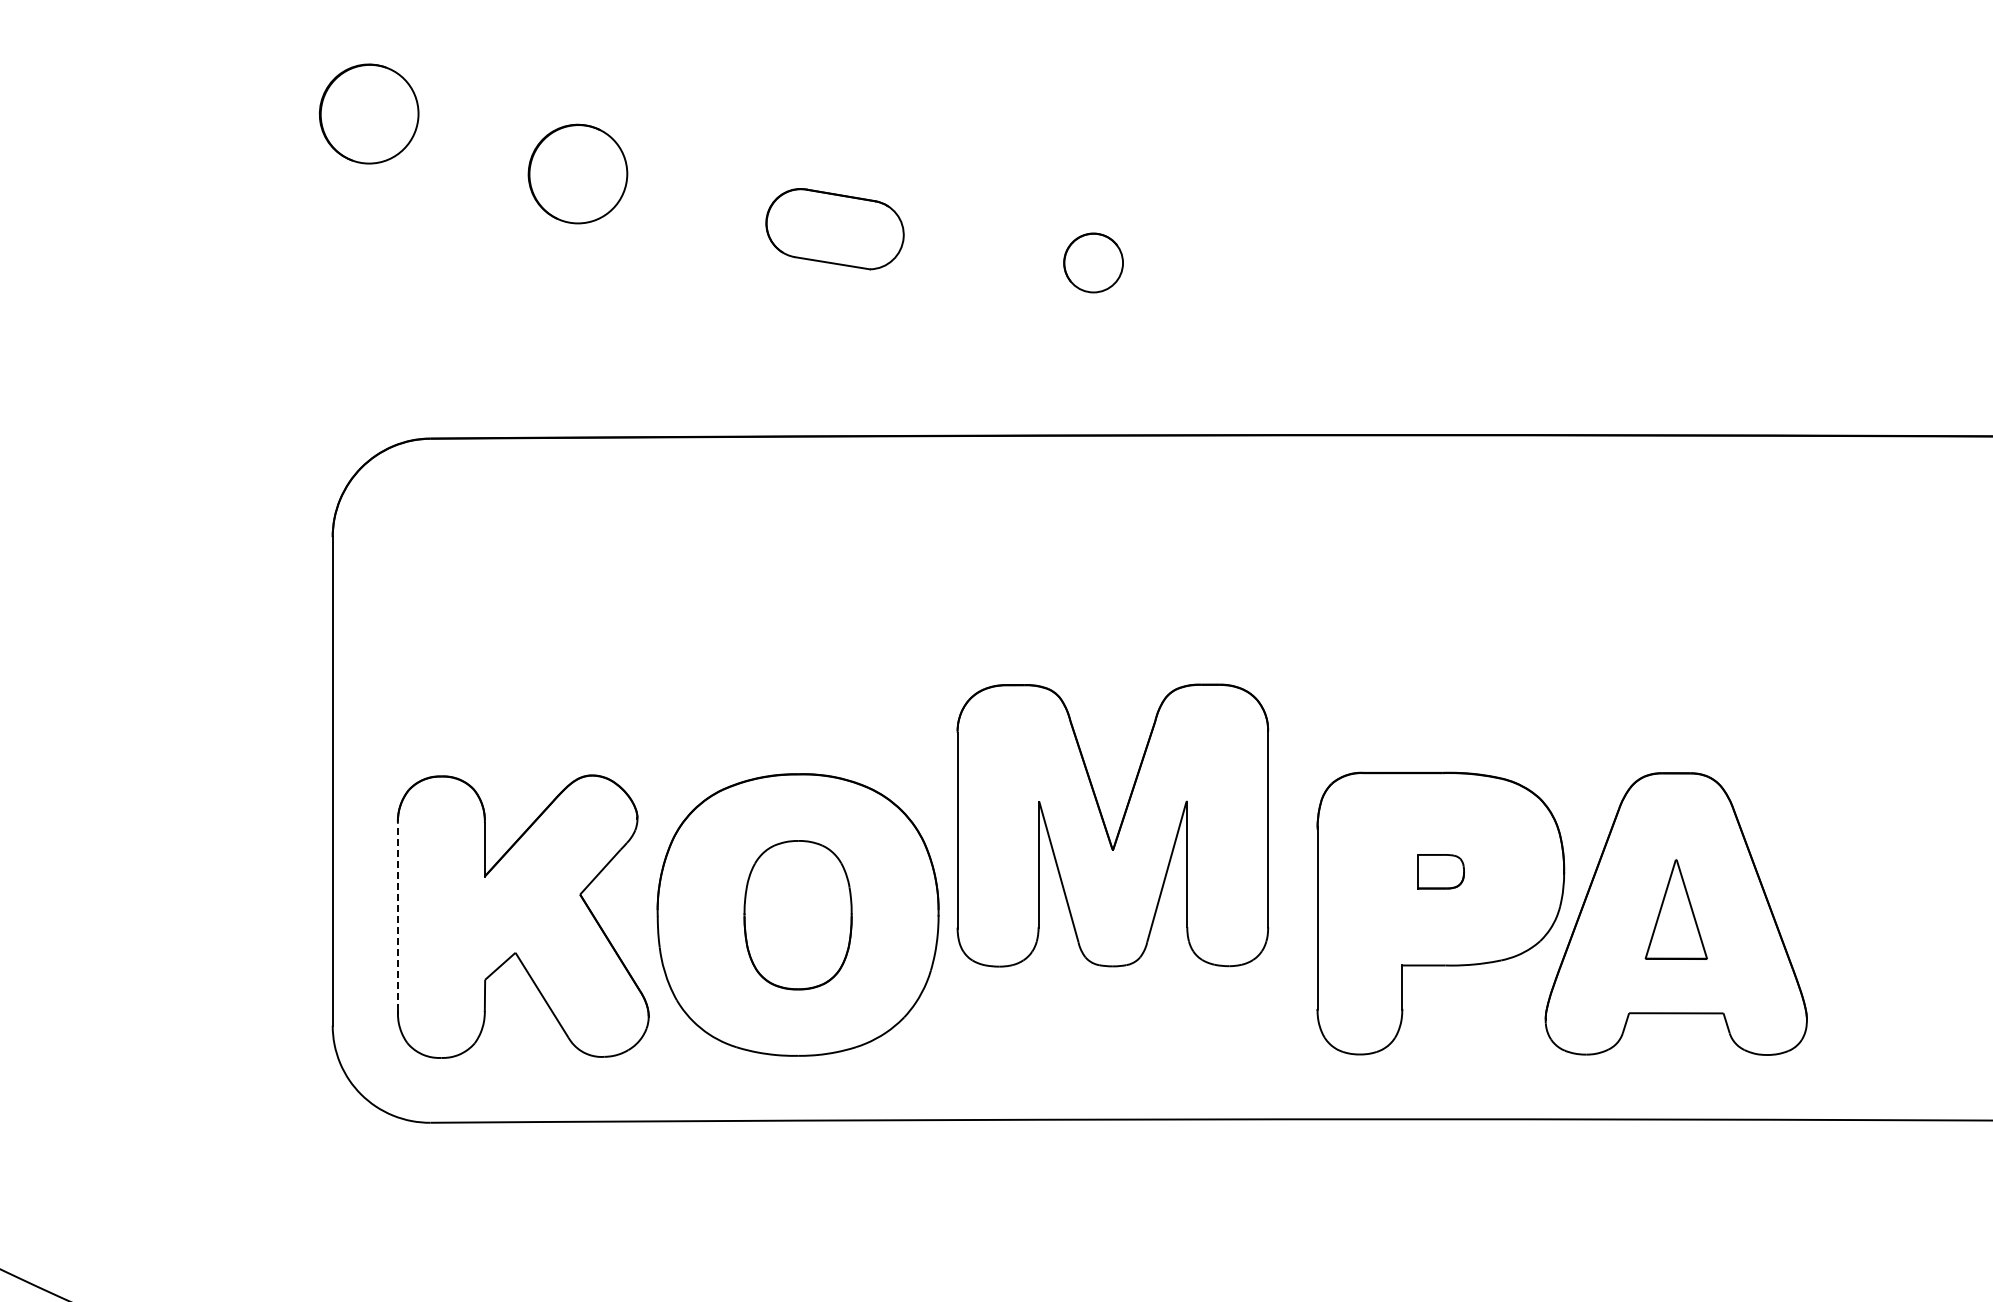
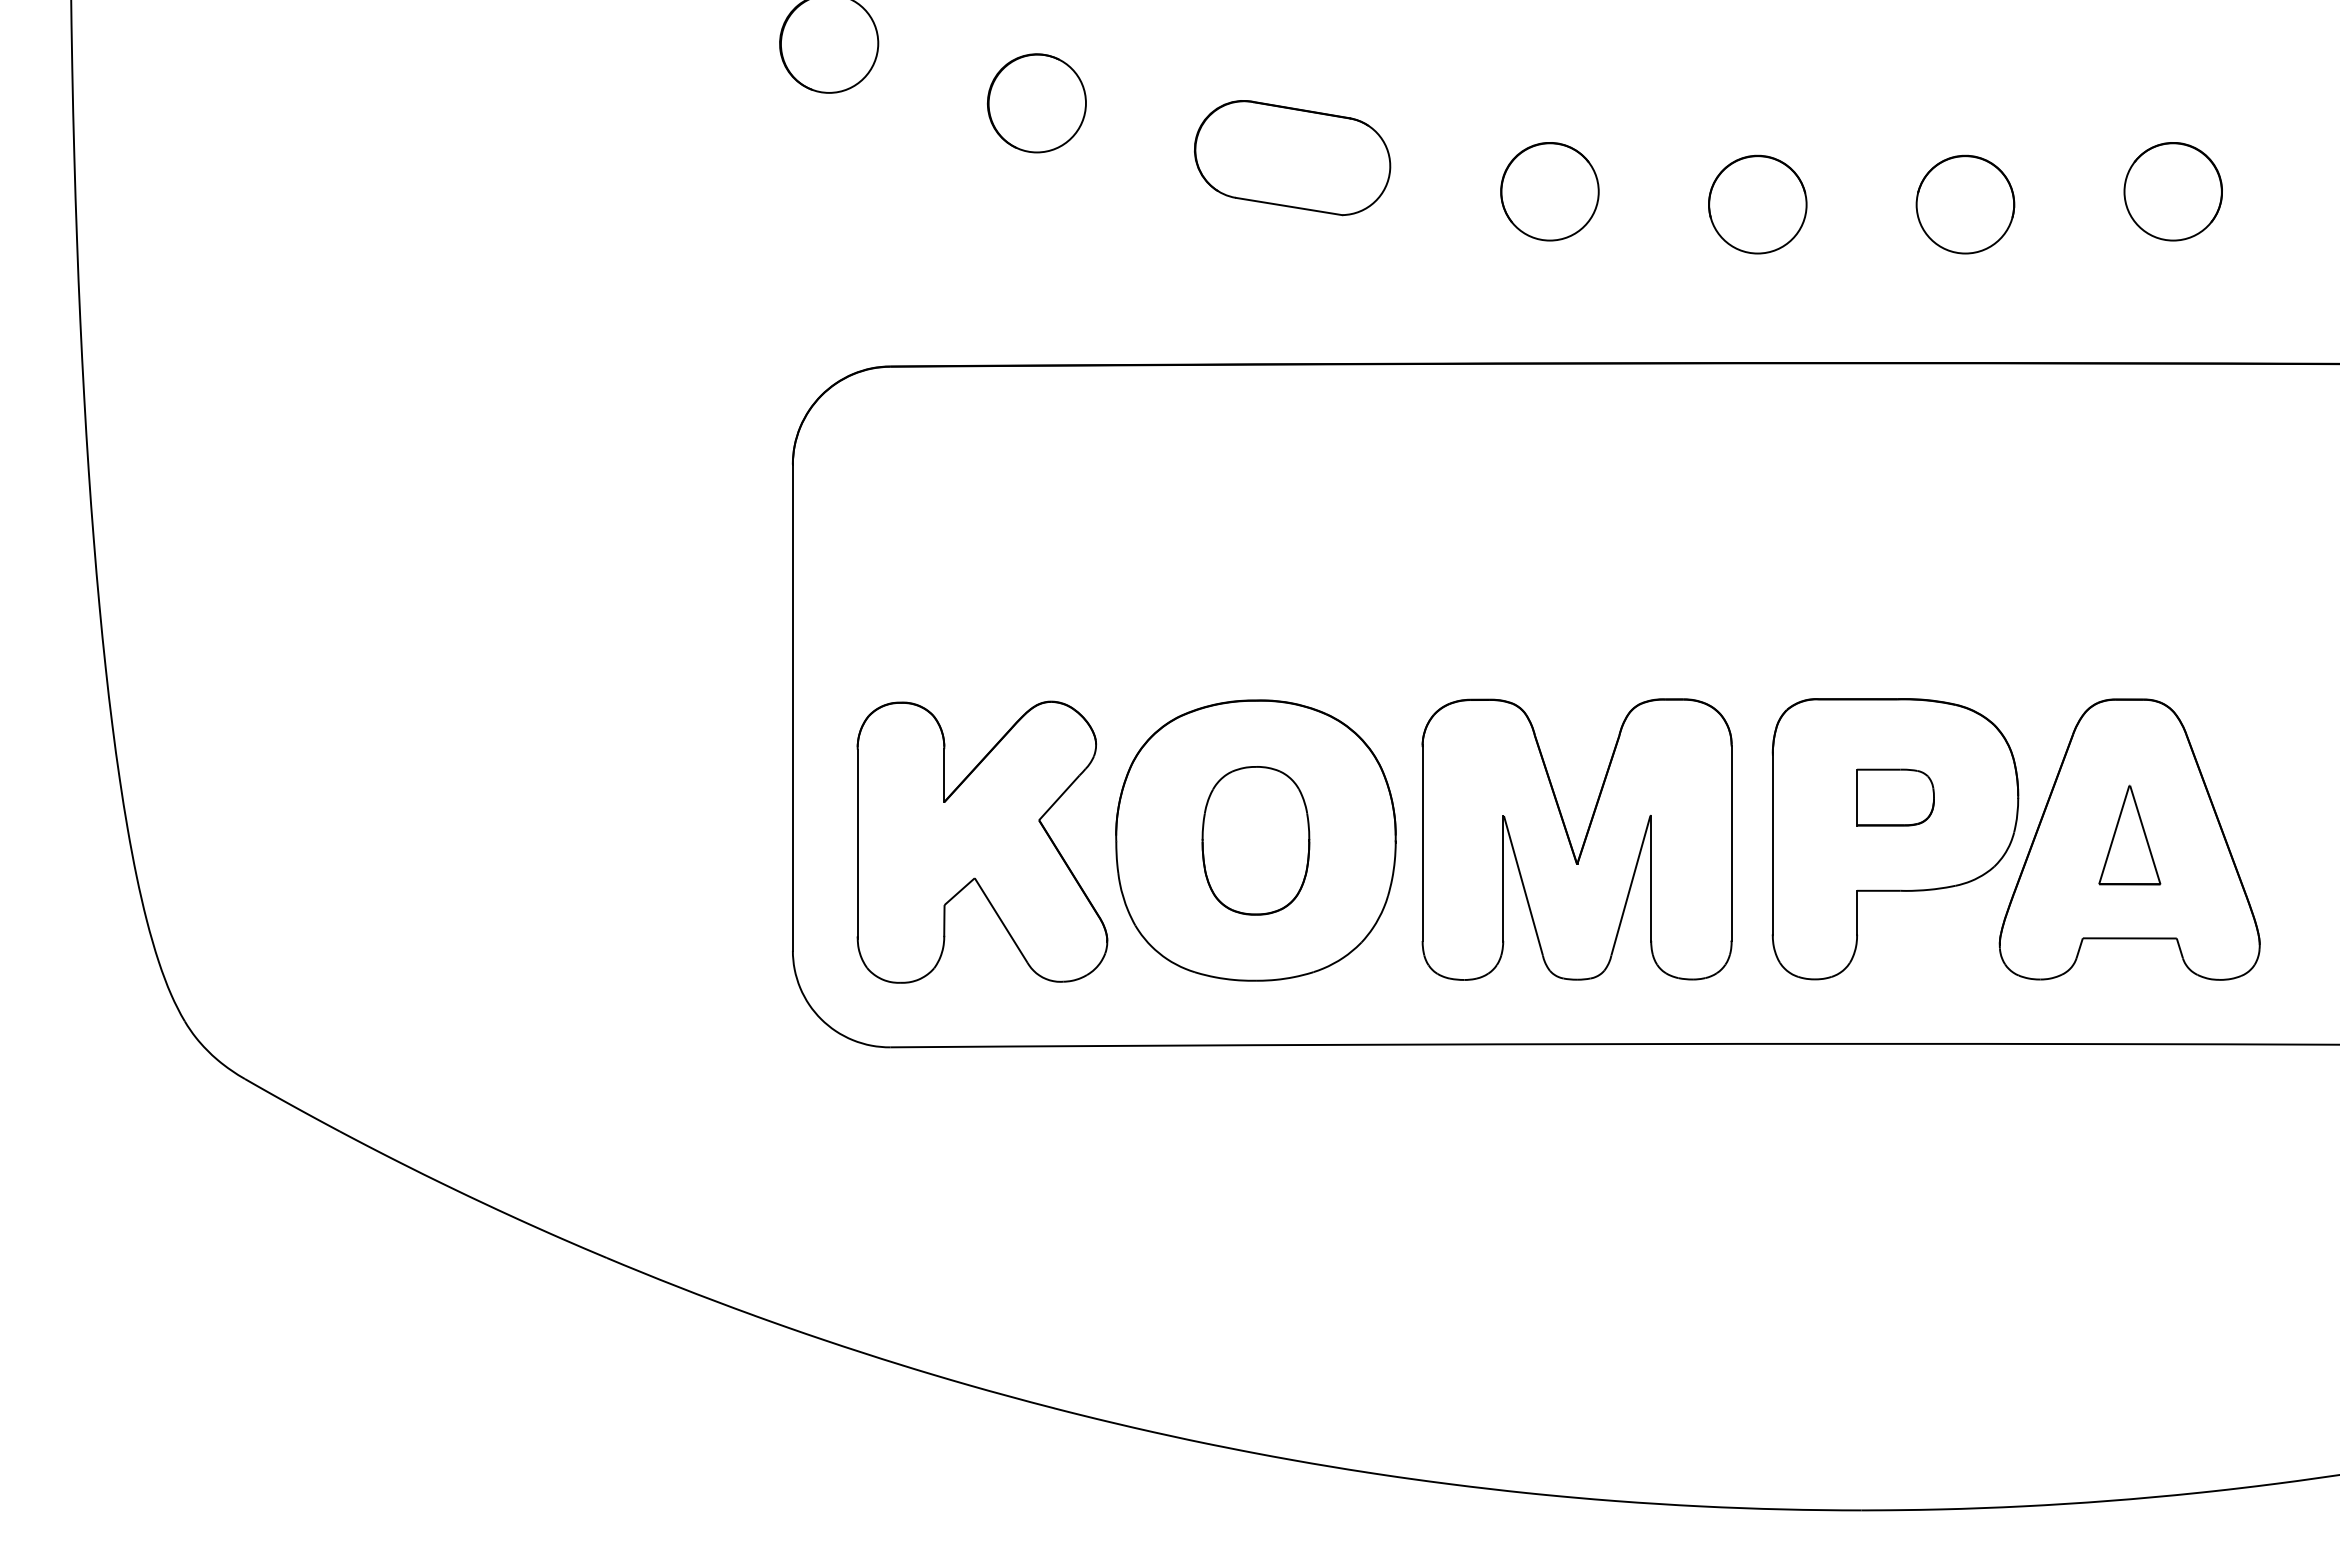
part: (834, 229) -> (1292, 158), size x1.43
part: (1093, 262) -> (1549, 191), size x1.67
part: (1719, 262) -> (2172, 191), added
part: (1302, 275) -> (1757, 204), added
part: (1511, 275) -> (1965, 204), added
part: (1106, 826) -> (1570, 840), moved
part: (1440, 871) -> (1895, 797), size x1.67
line: (397, 916) -> (857, 842), dashed -> solid

